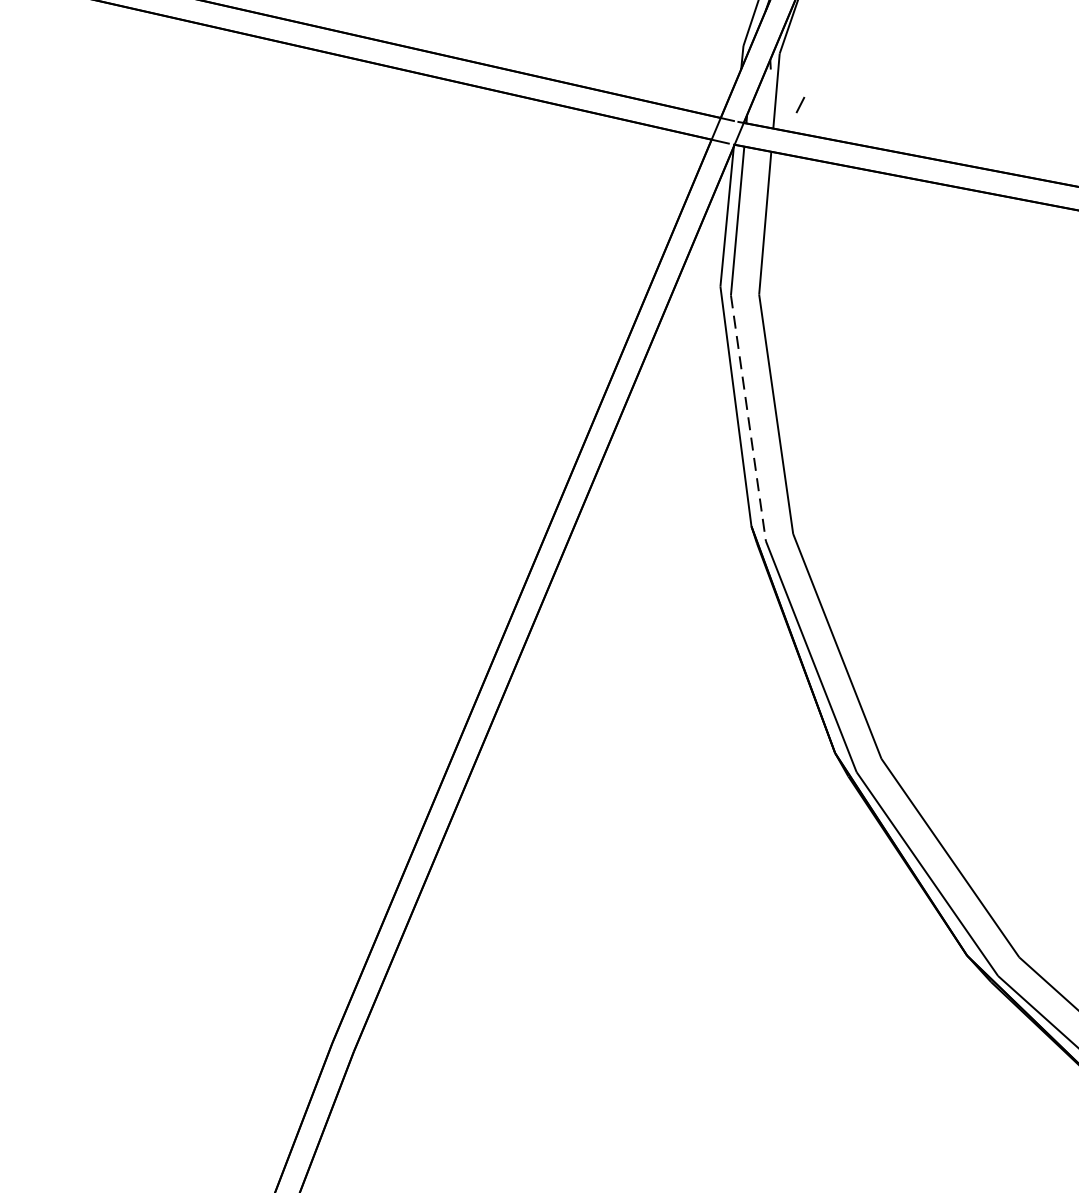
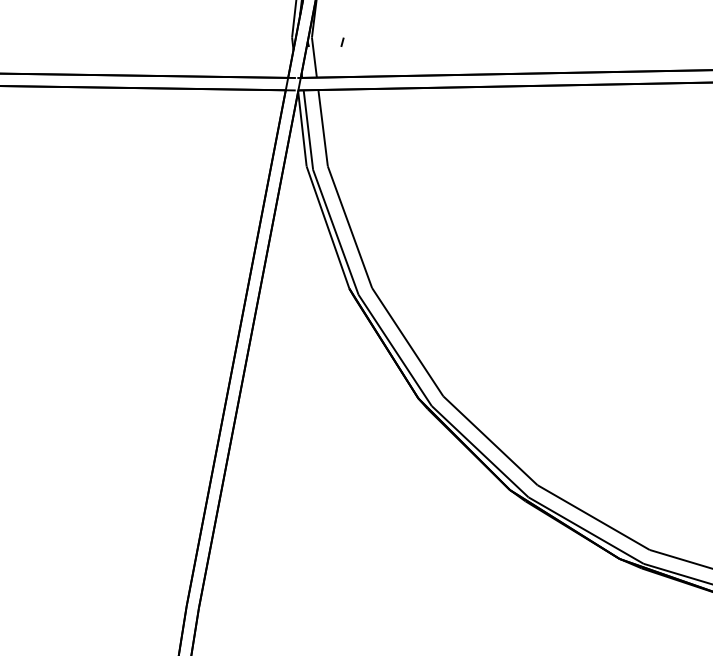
line: (800, 103) -> (342, 41), moved
line: (747, 418) -> (335, 232), dashed -> solid

